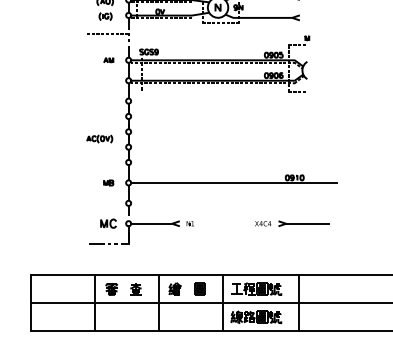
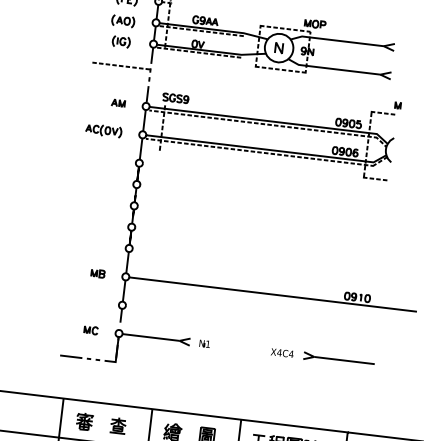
part: (99, 138) -> (103, 129), moved
part: (108, 223) -> (91, 329), size x0.62
part: (292, 223) -> (323, 357), moved

